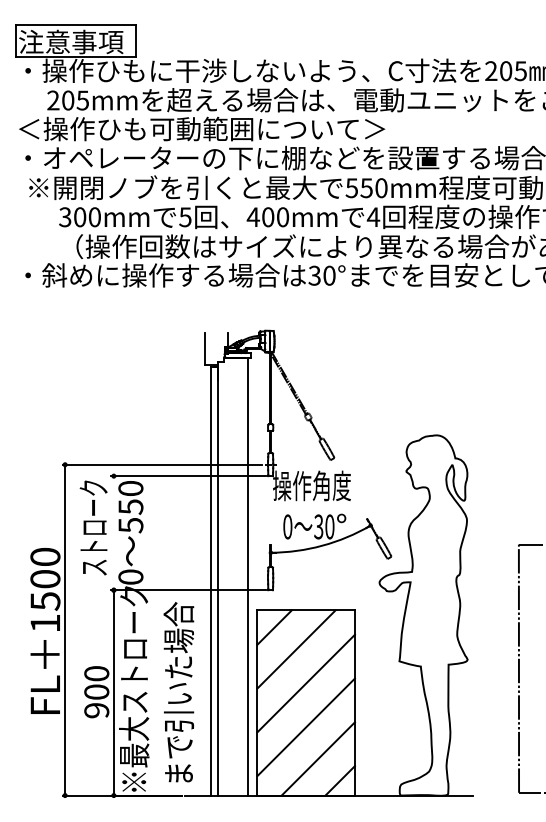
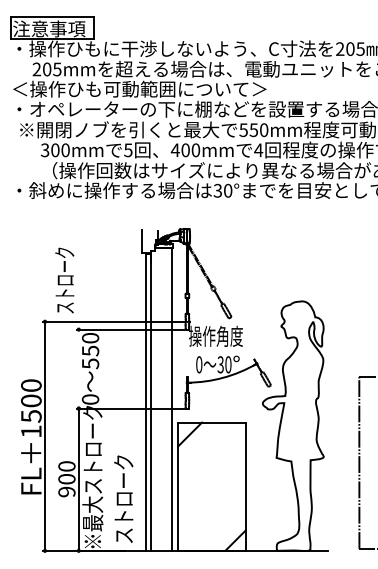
text: (93, 527) -> (64, 280), moved
line: (296, 649) -> (205, 449), removed
line: (305, 683) -> (211, 473), removed
text: (178, 692) -> (123, 479), まで引いた場合 -> ストローク
line: (305, 727) -> (211, 503), removed
line: (318, 758) -> (220, 525), removed

